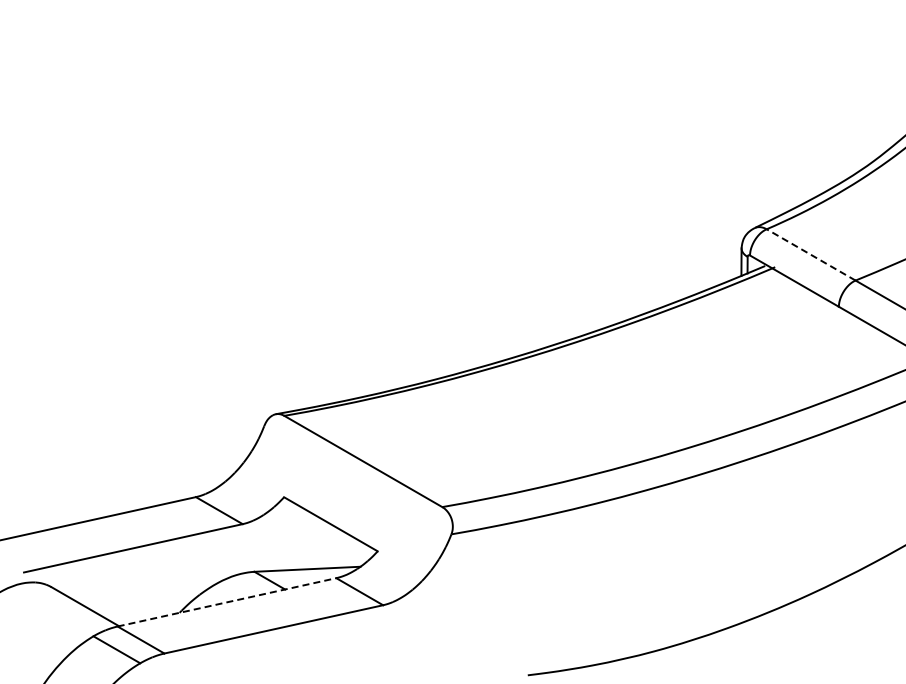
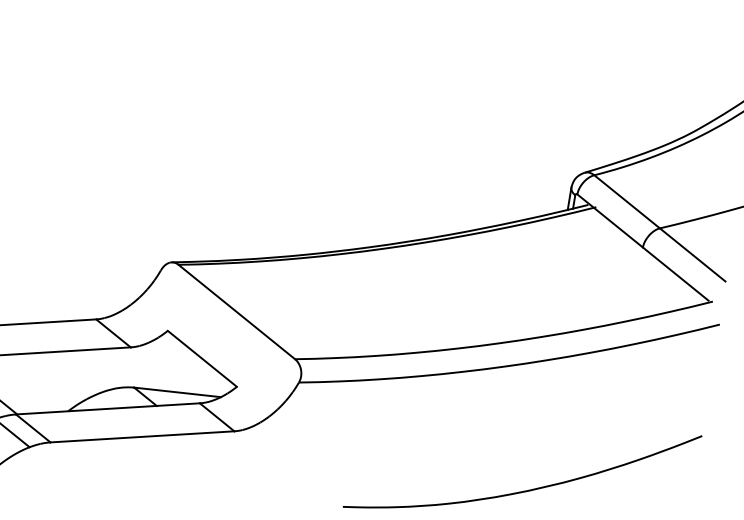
line: (810, 254) -> (626, 201), dashed -> solid
line: (227, 602) -> (108, 409), dashed -> solid

